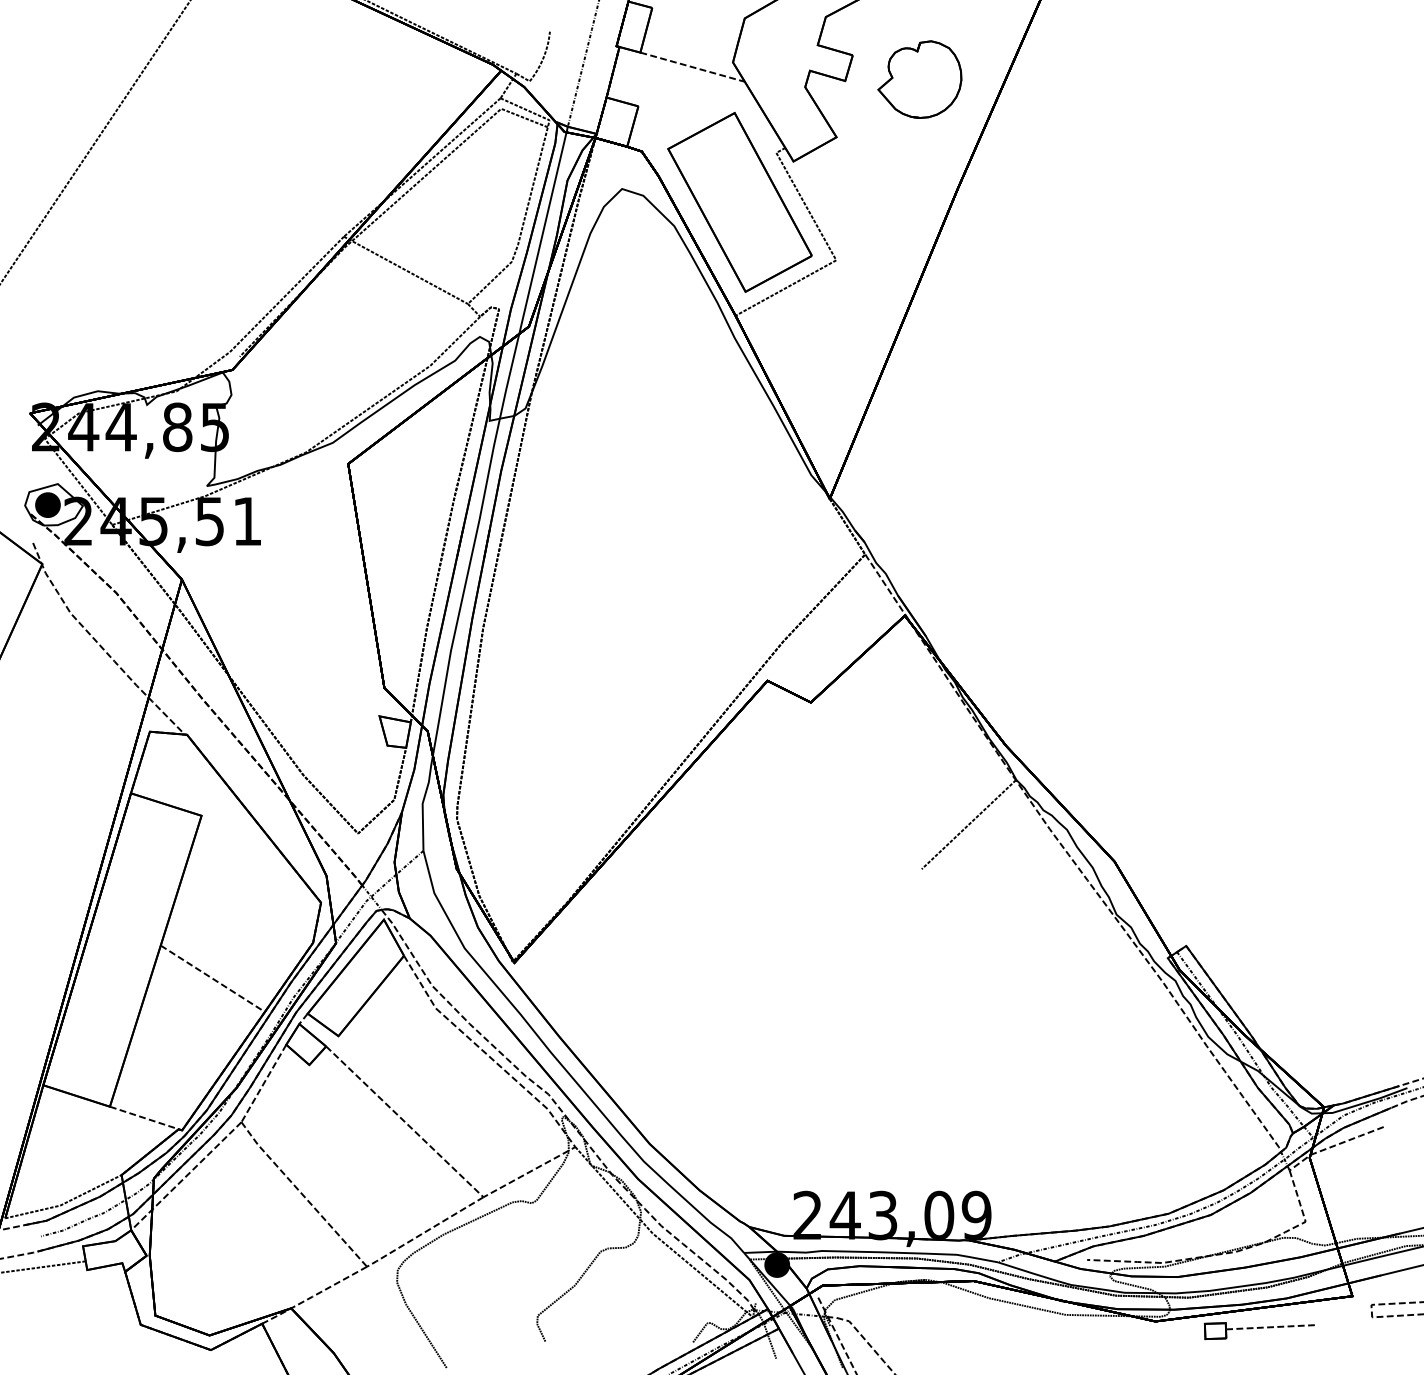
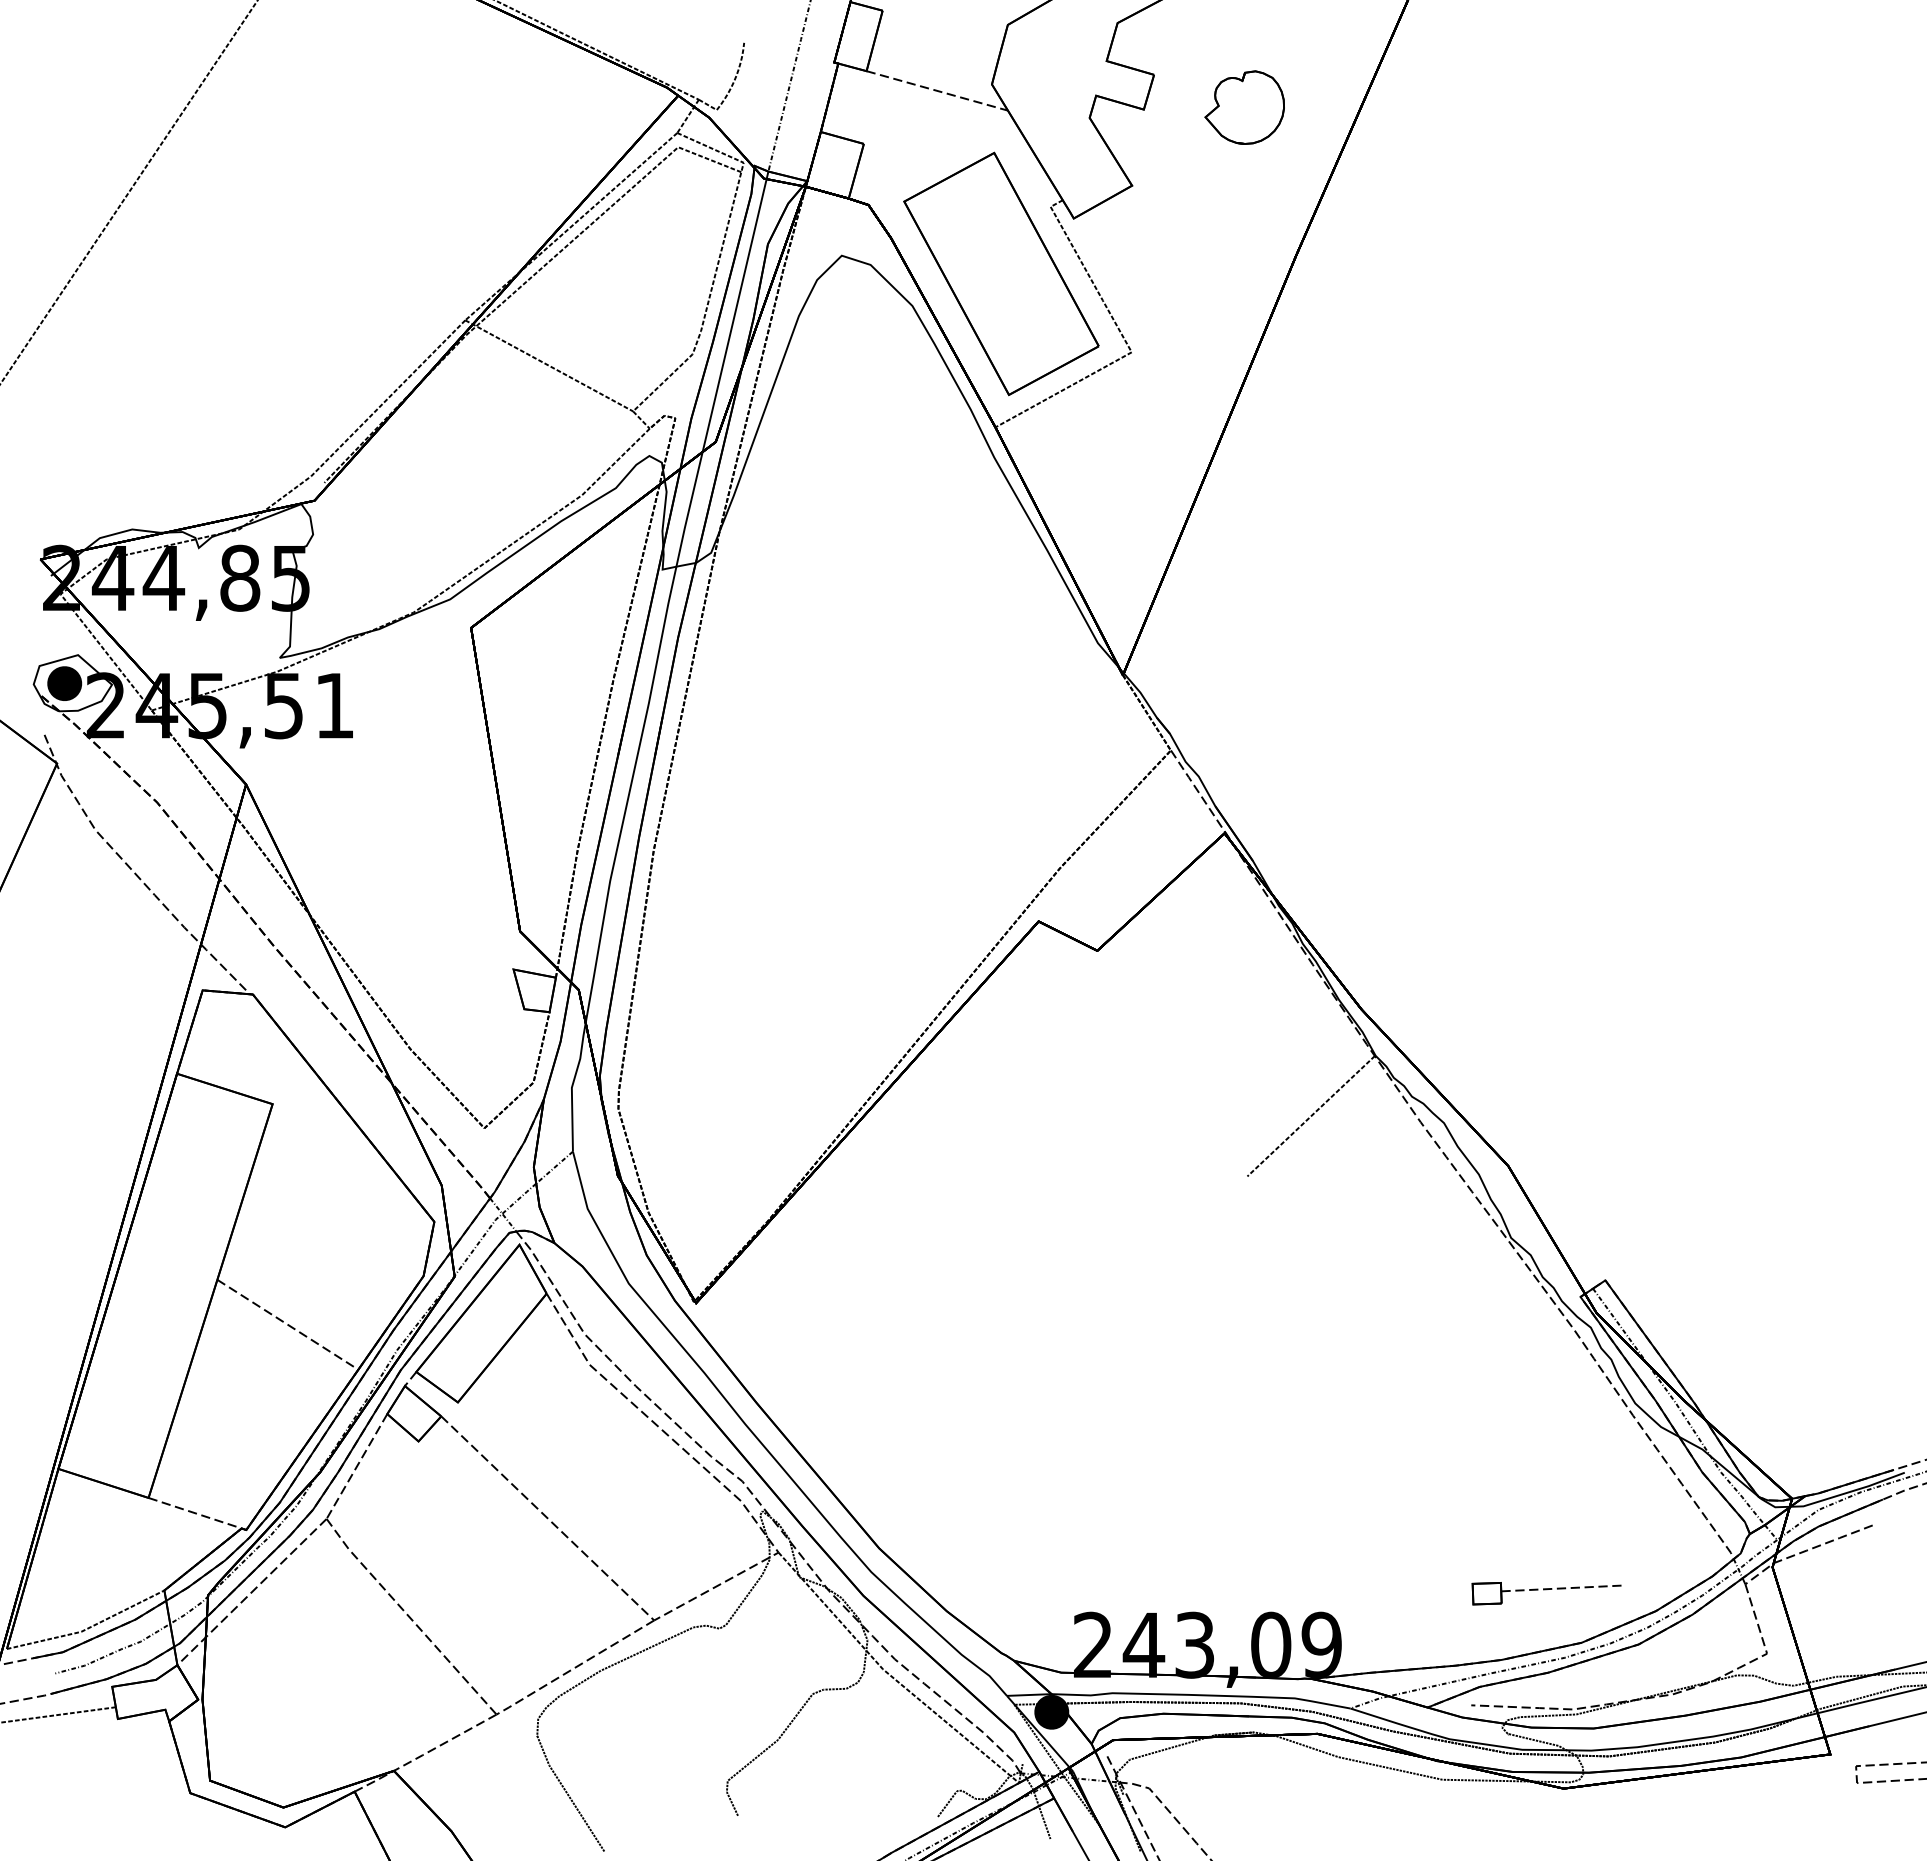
part: (919, 79) -> (1244, 107), size x0.7
part: (1259, 1330) -> (1546, 1593), moved

